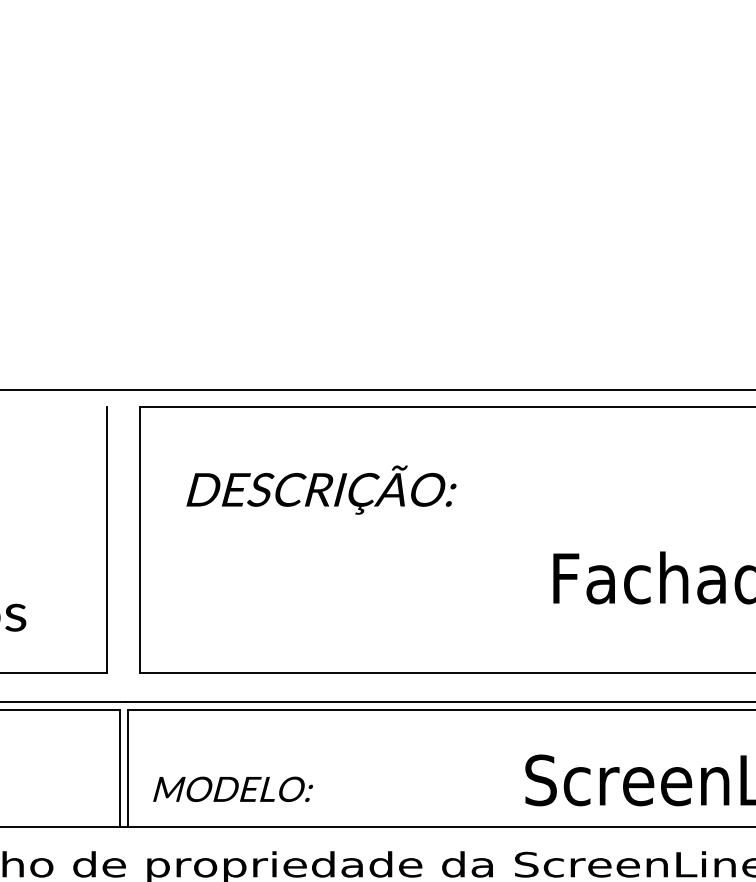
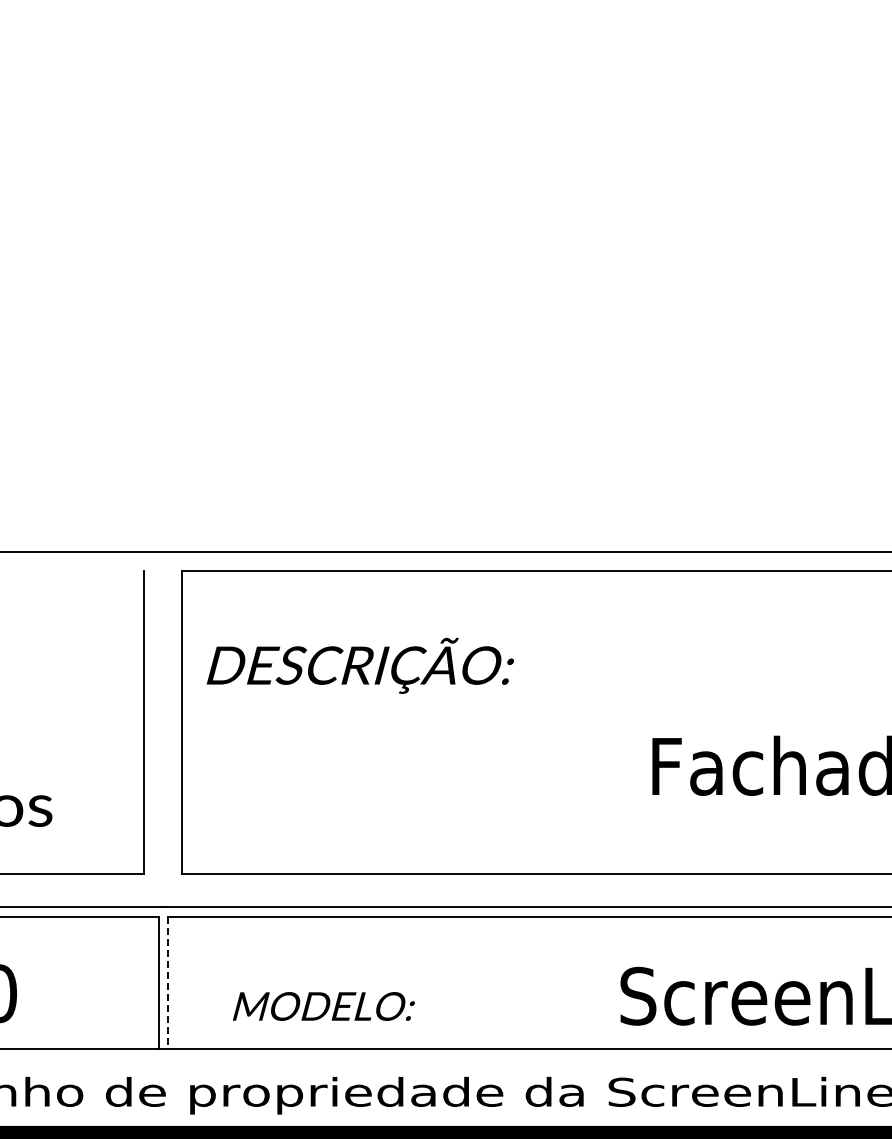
text: (320, 489) -> (359, 665), moved
line: (127, 769) -> (167, 983), solid -> dashed
text: (232, 789) -> (323, 1006), moved

